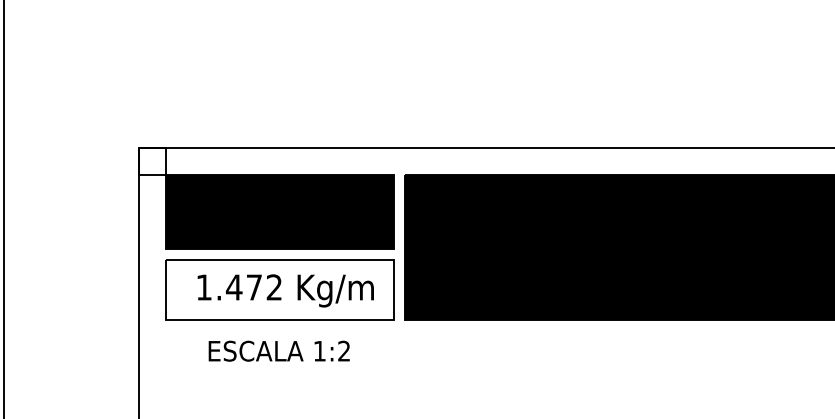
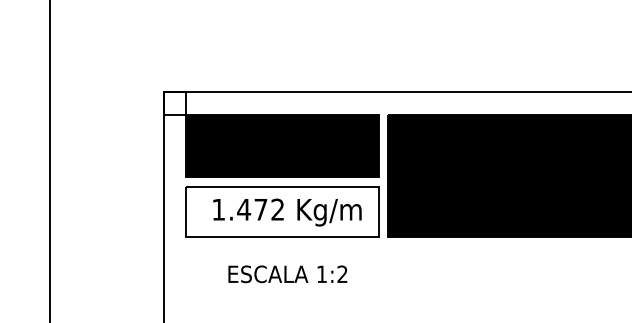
text: (278, 350) -> (287, 273), moved

